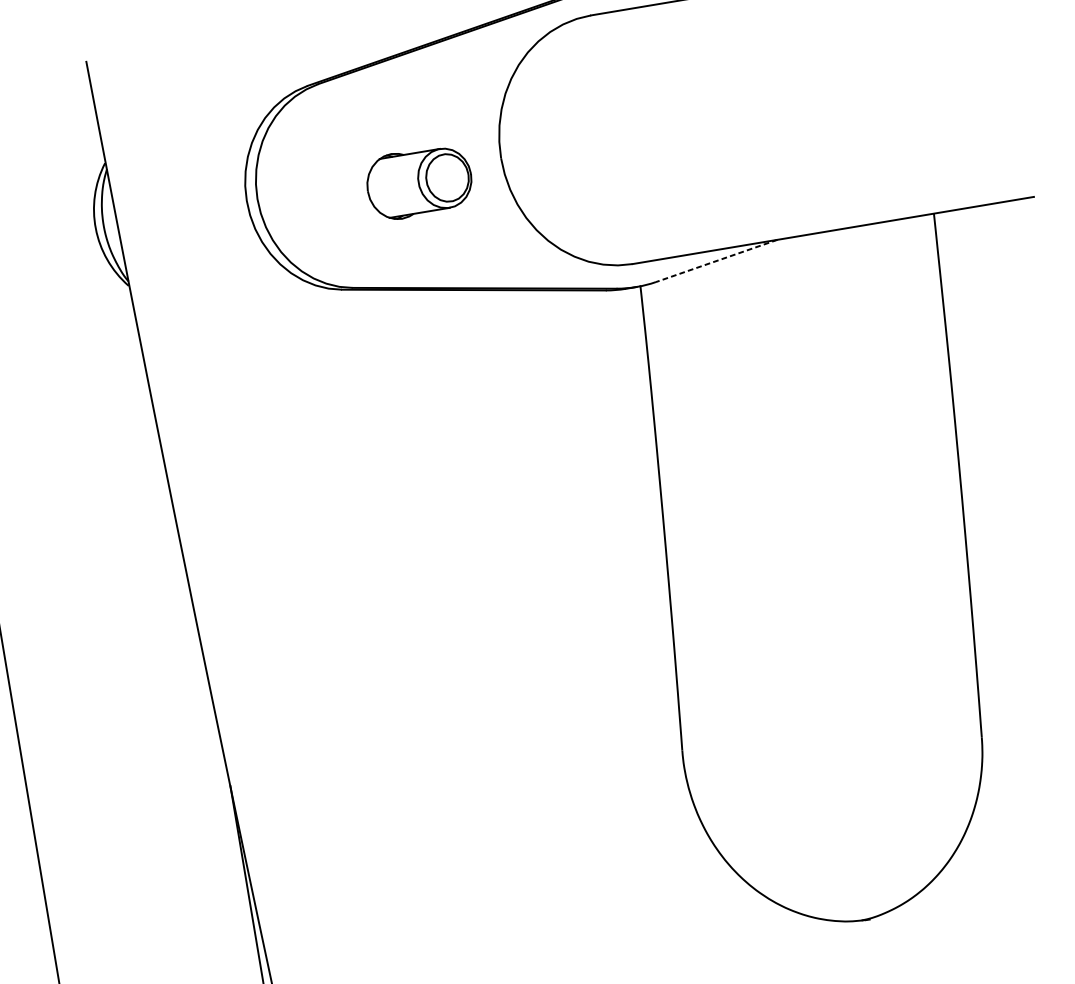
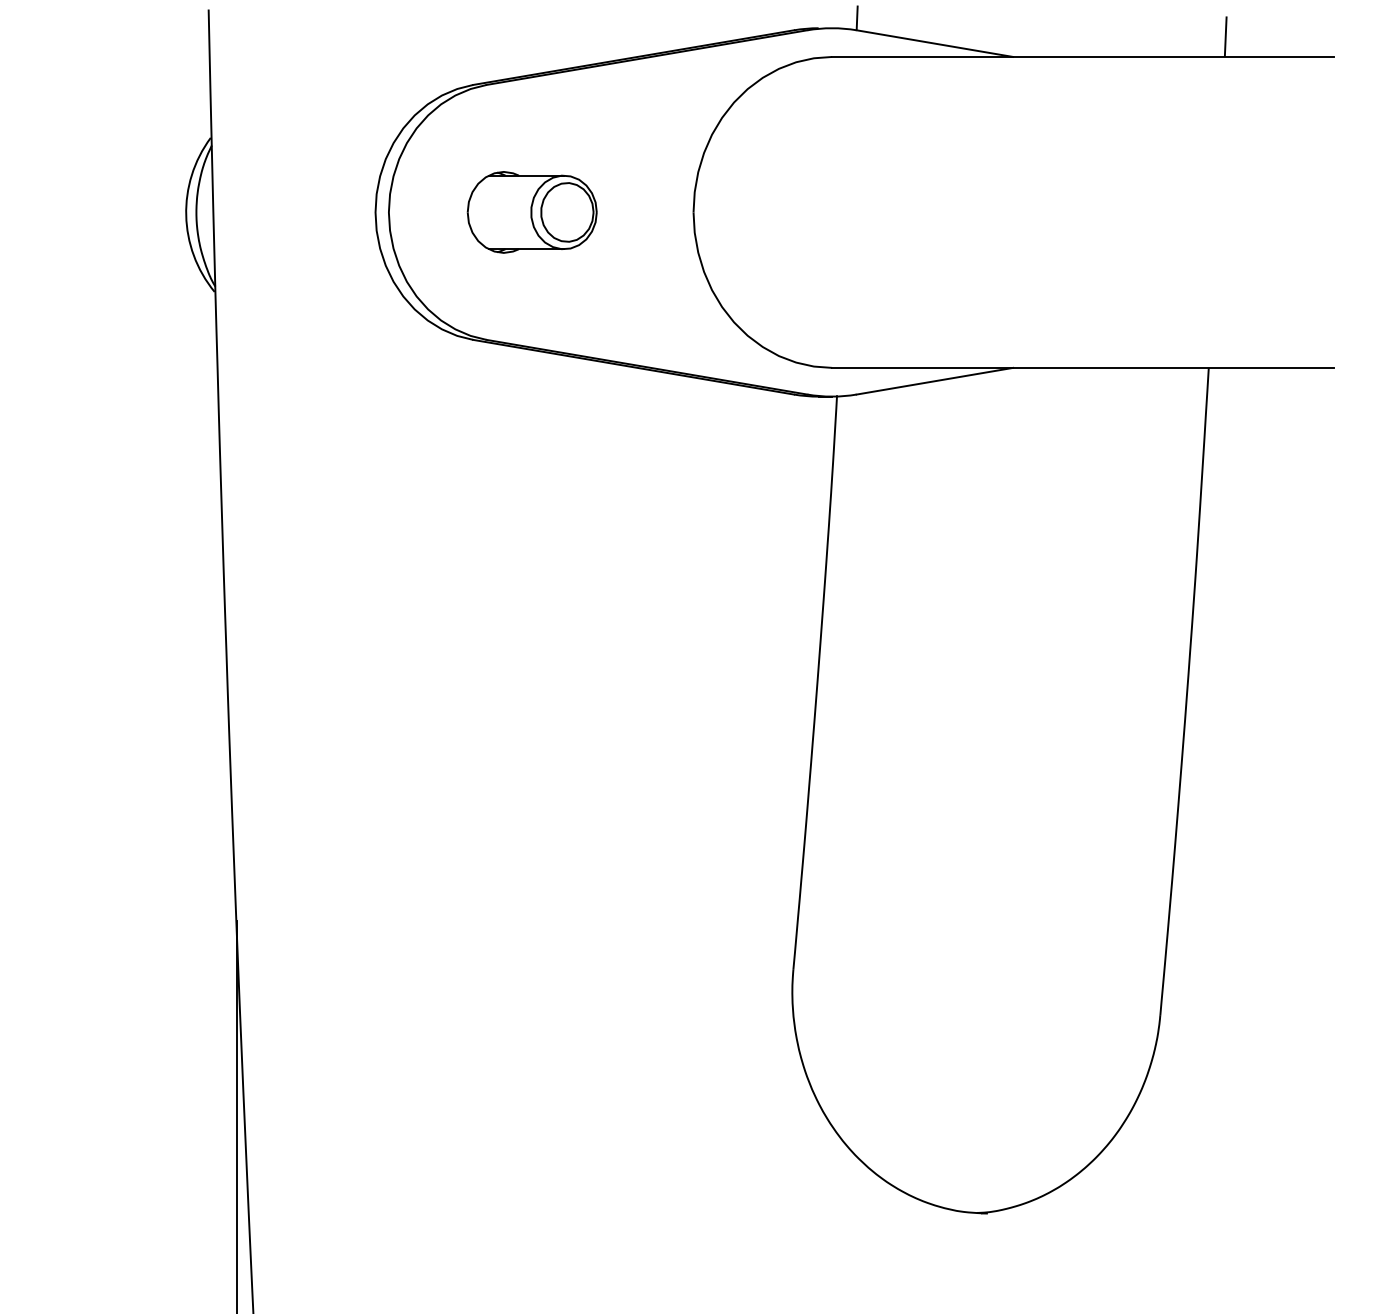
part: (418, 182) -> (531, 212), moved
line: (716, 261) -> (934, 381), dashed -> solid

